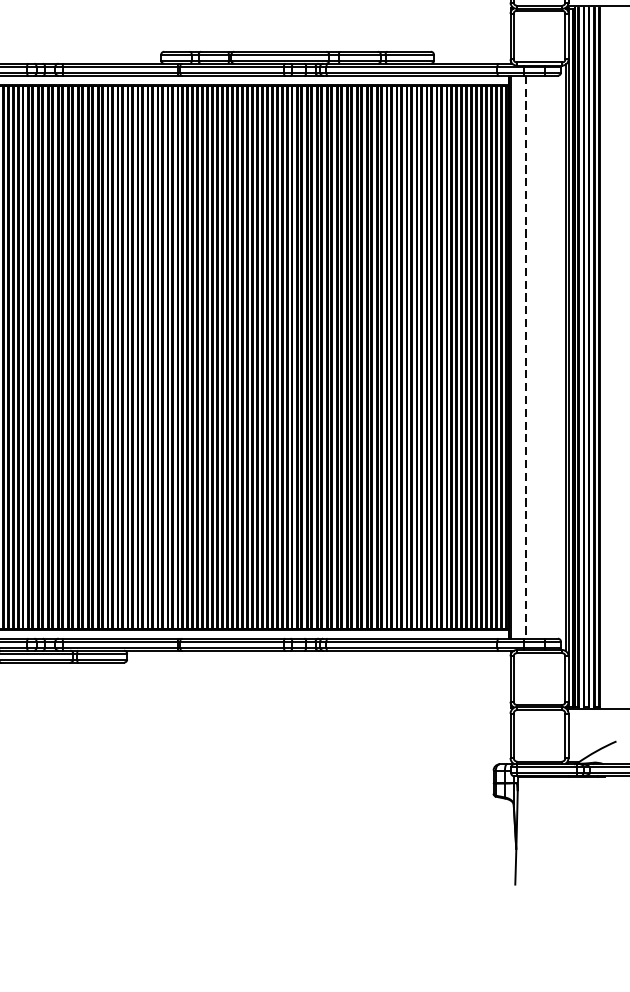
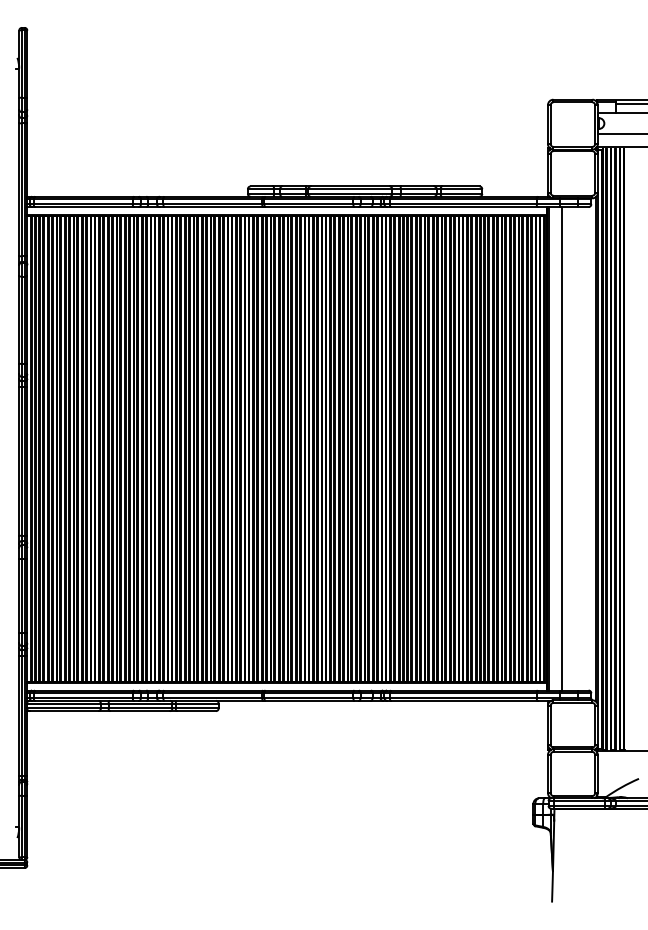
line: (526, 356) -> (561, 448), dashed -> solid

